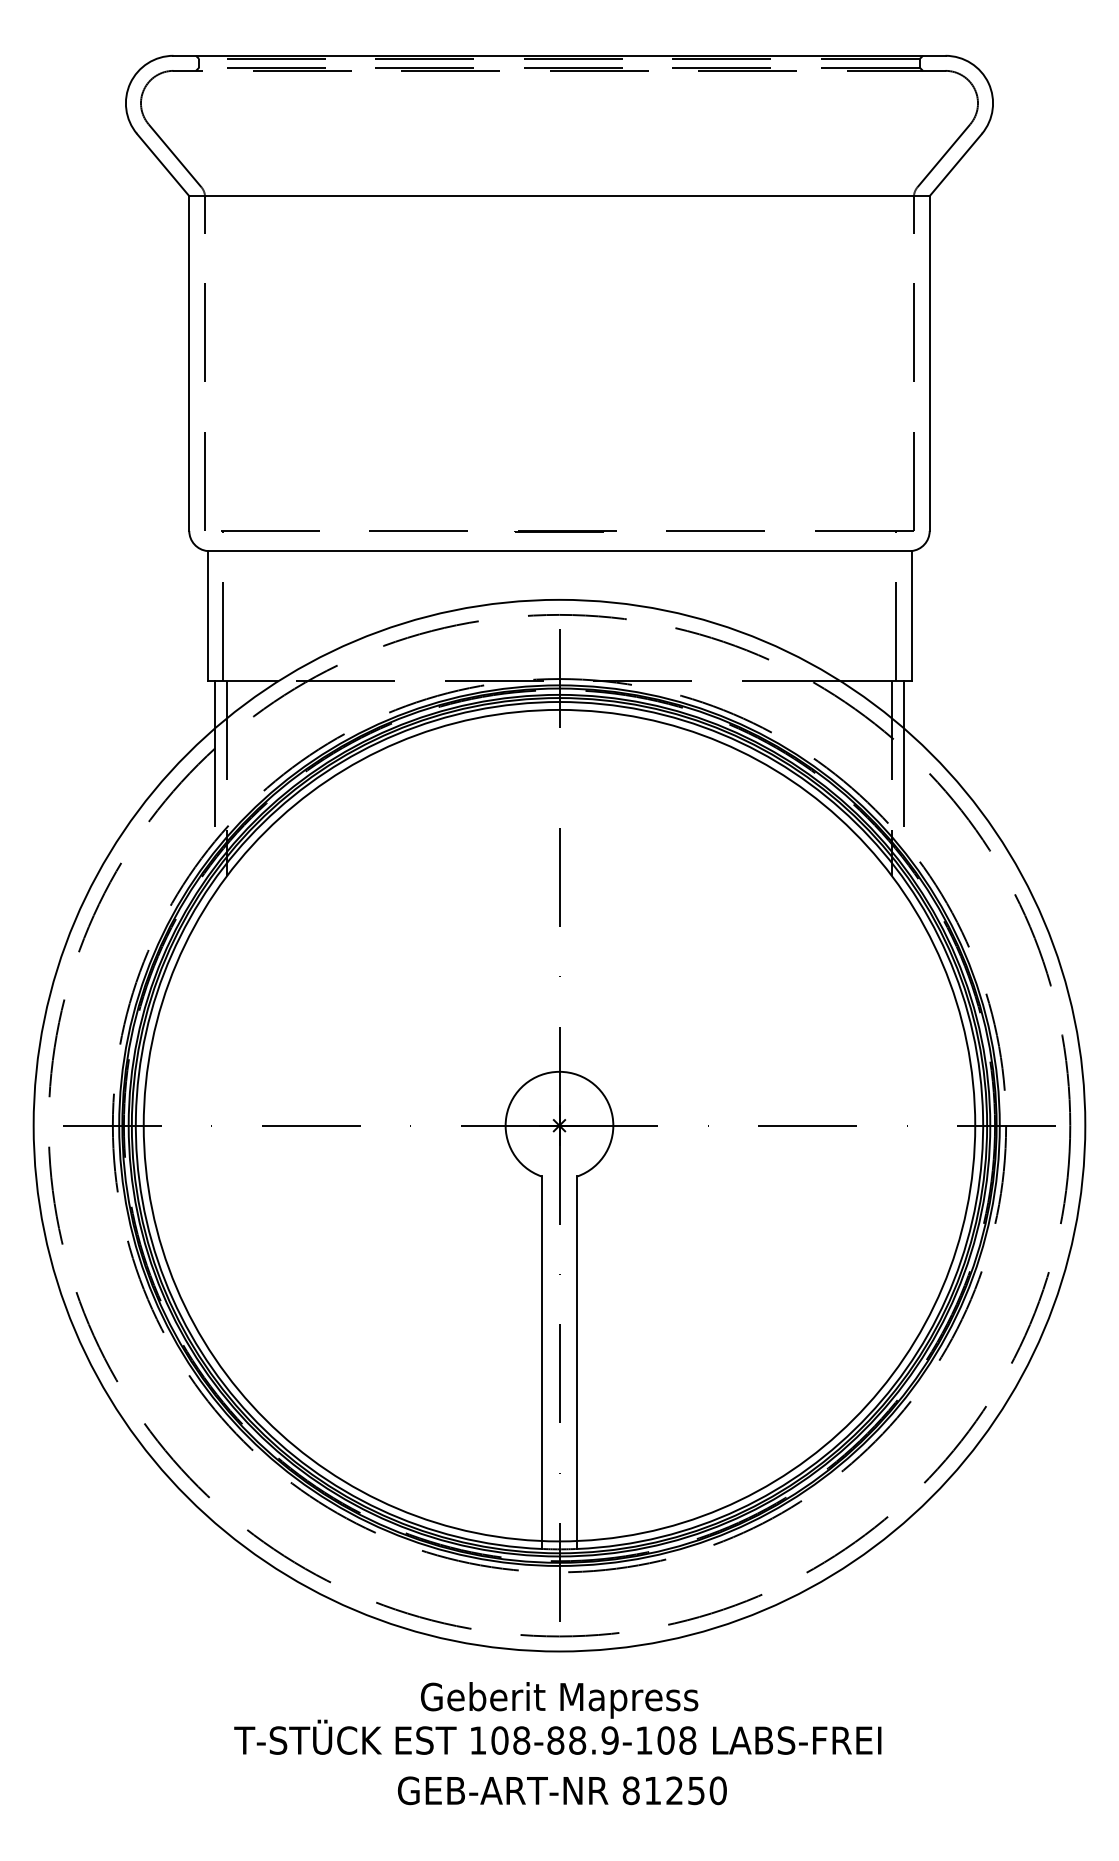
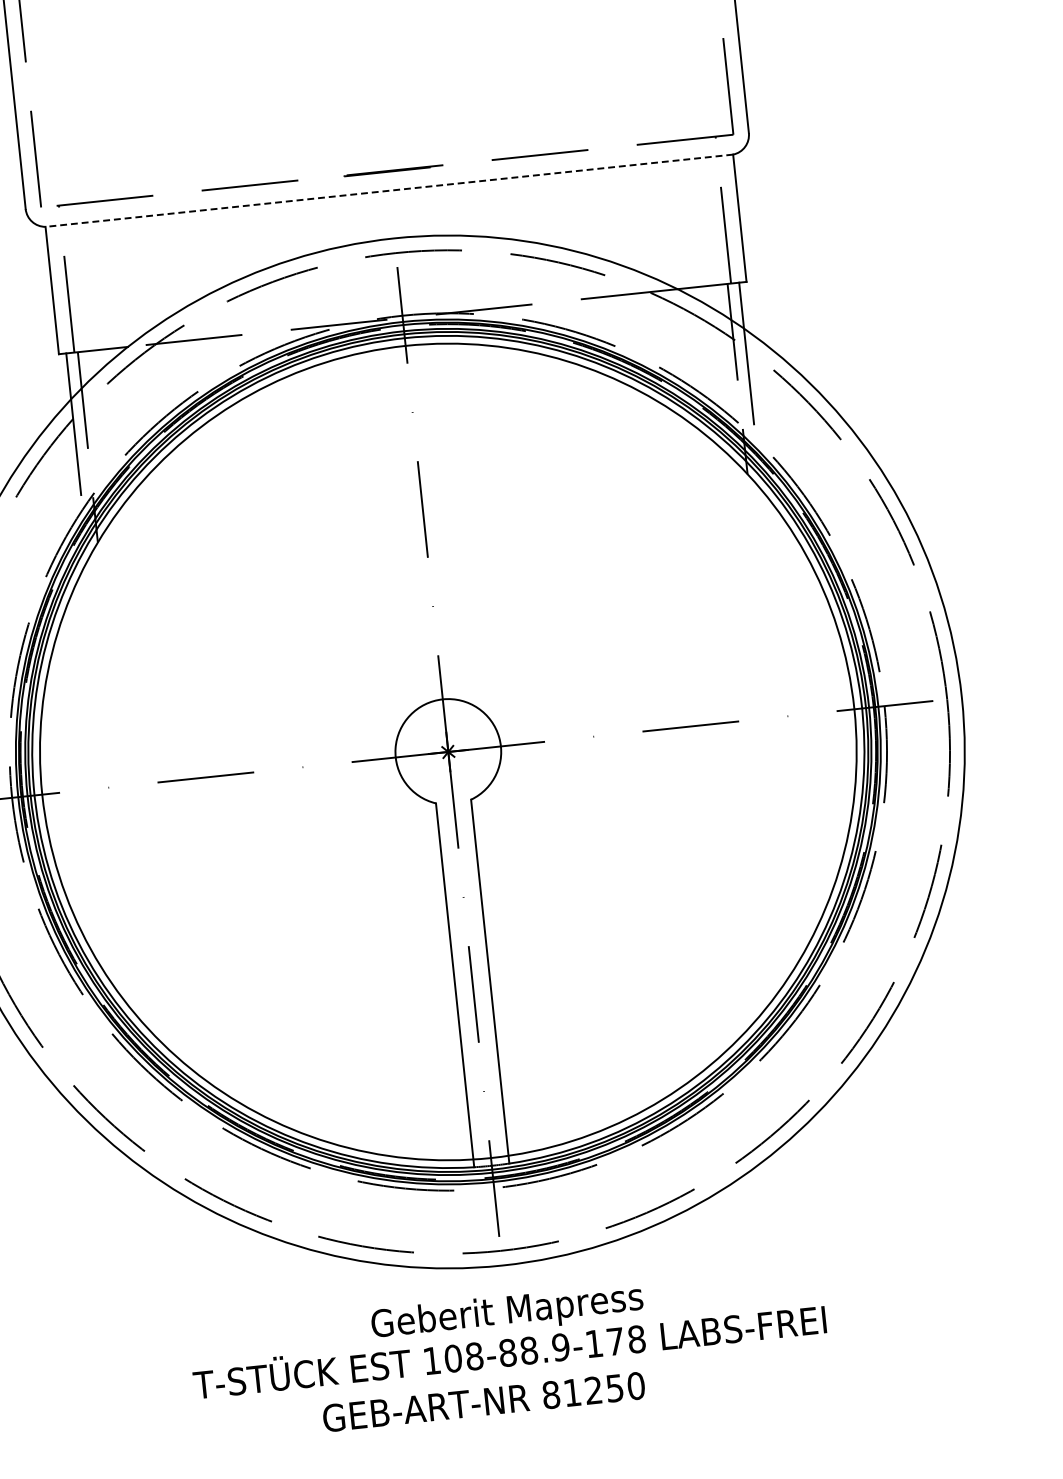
line: (559, 551) -> (389, 191), solid -> dashed
text: (665, 1740) -> (614, 1341), 108-88.9-108 -> 108-88.9-178
text: (562, 1790) -> (484, 1401), moved

